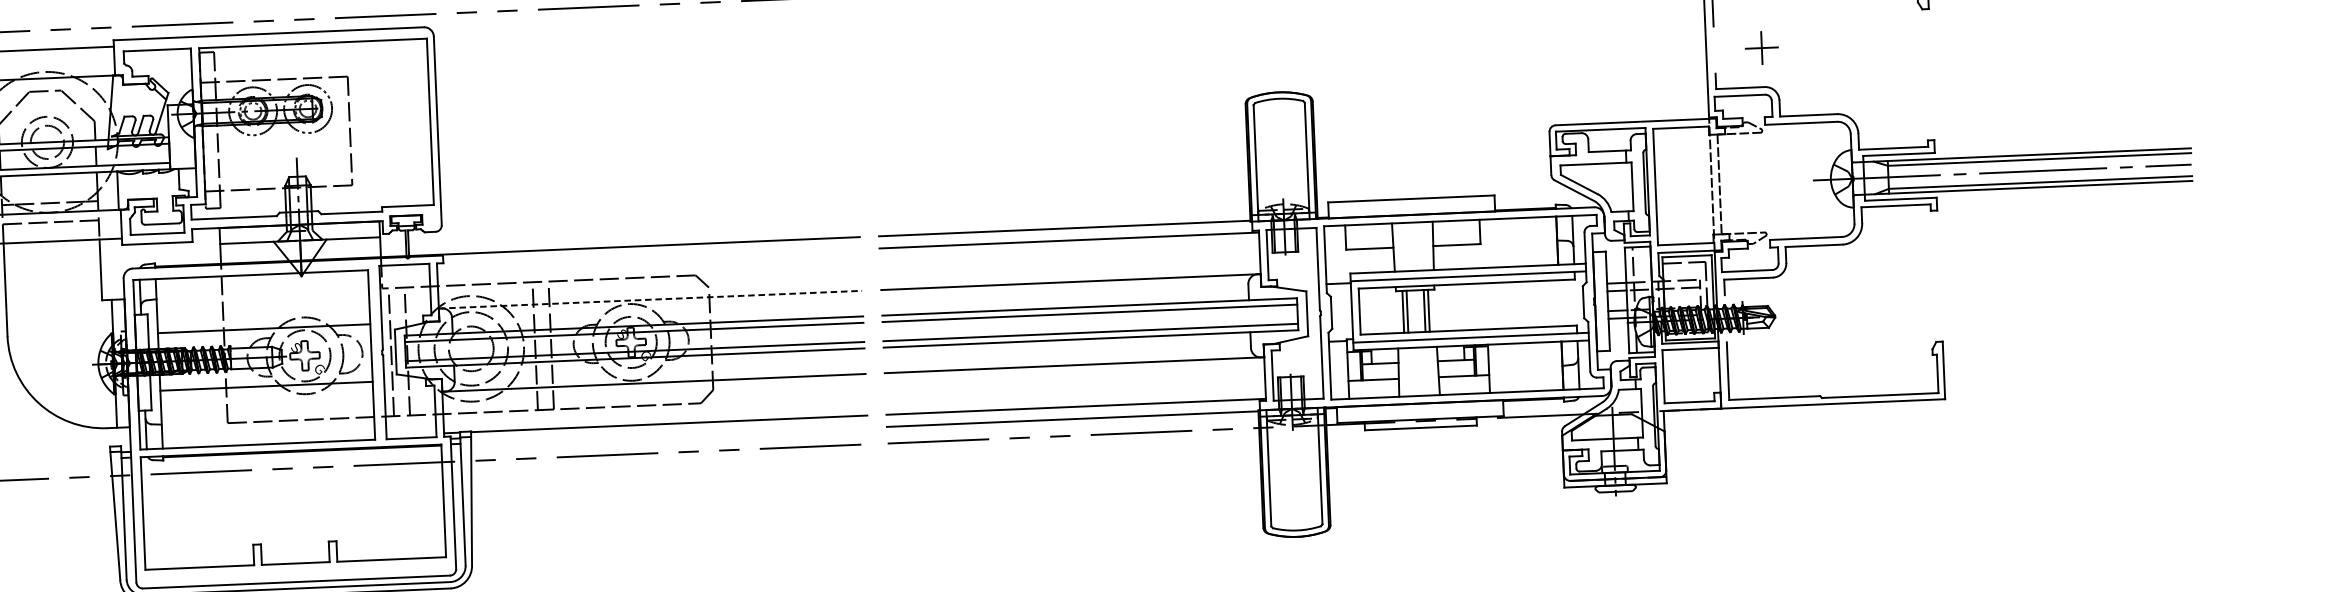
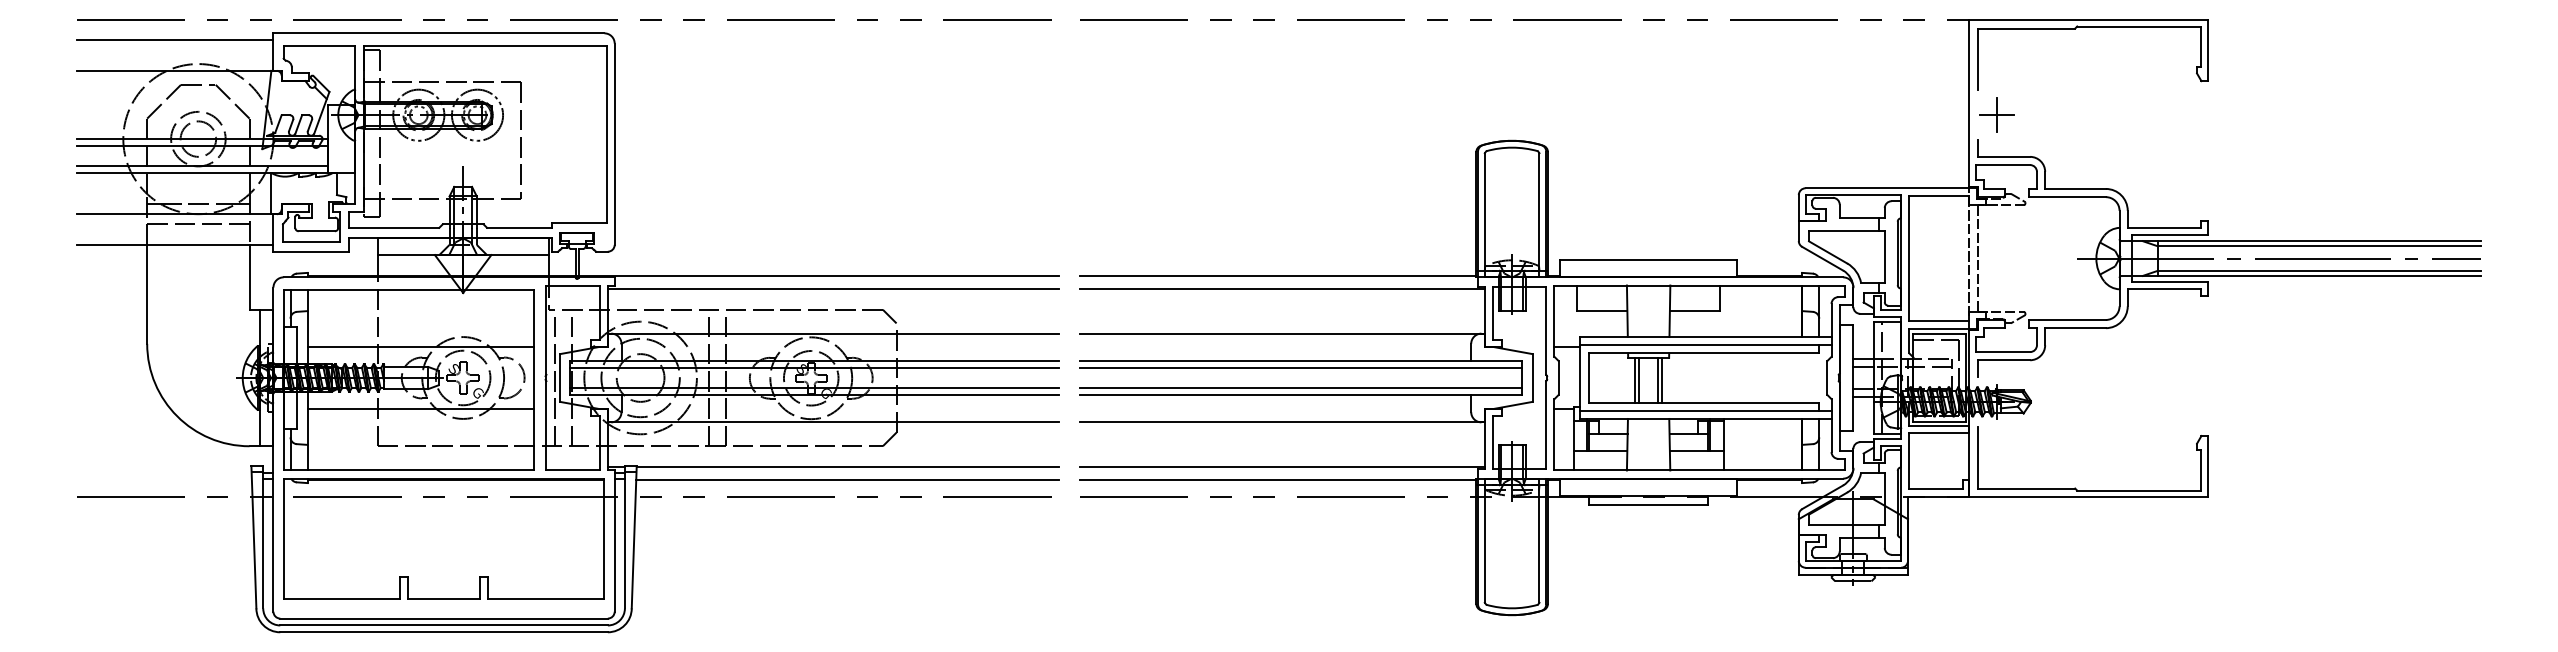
part: (1761, 47) -> (1996, 114), moved
line: (648, 258) -> (833, 289), added
line: (650, 299) -> (833, 333), dashed -> solid
line: (669, 435) -> (847, 479), added

